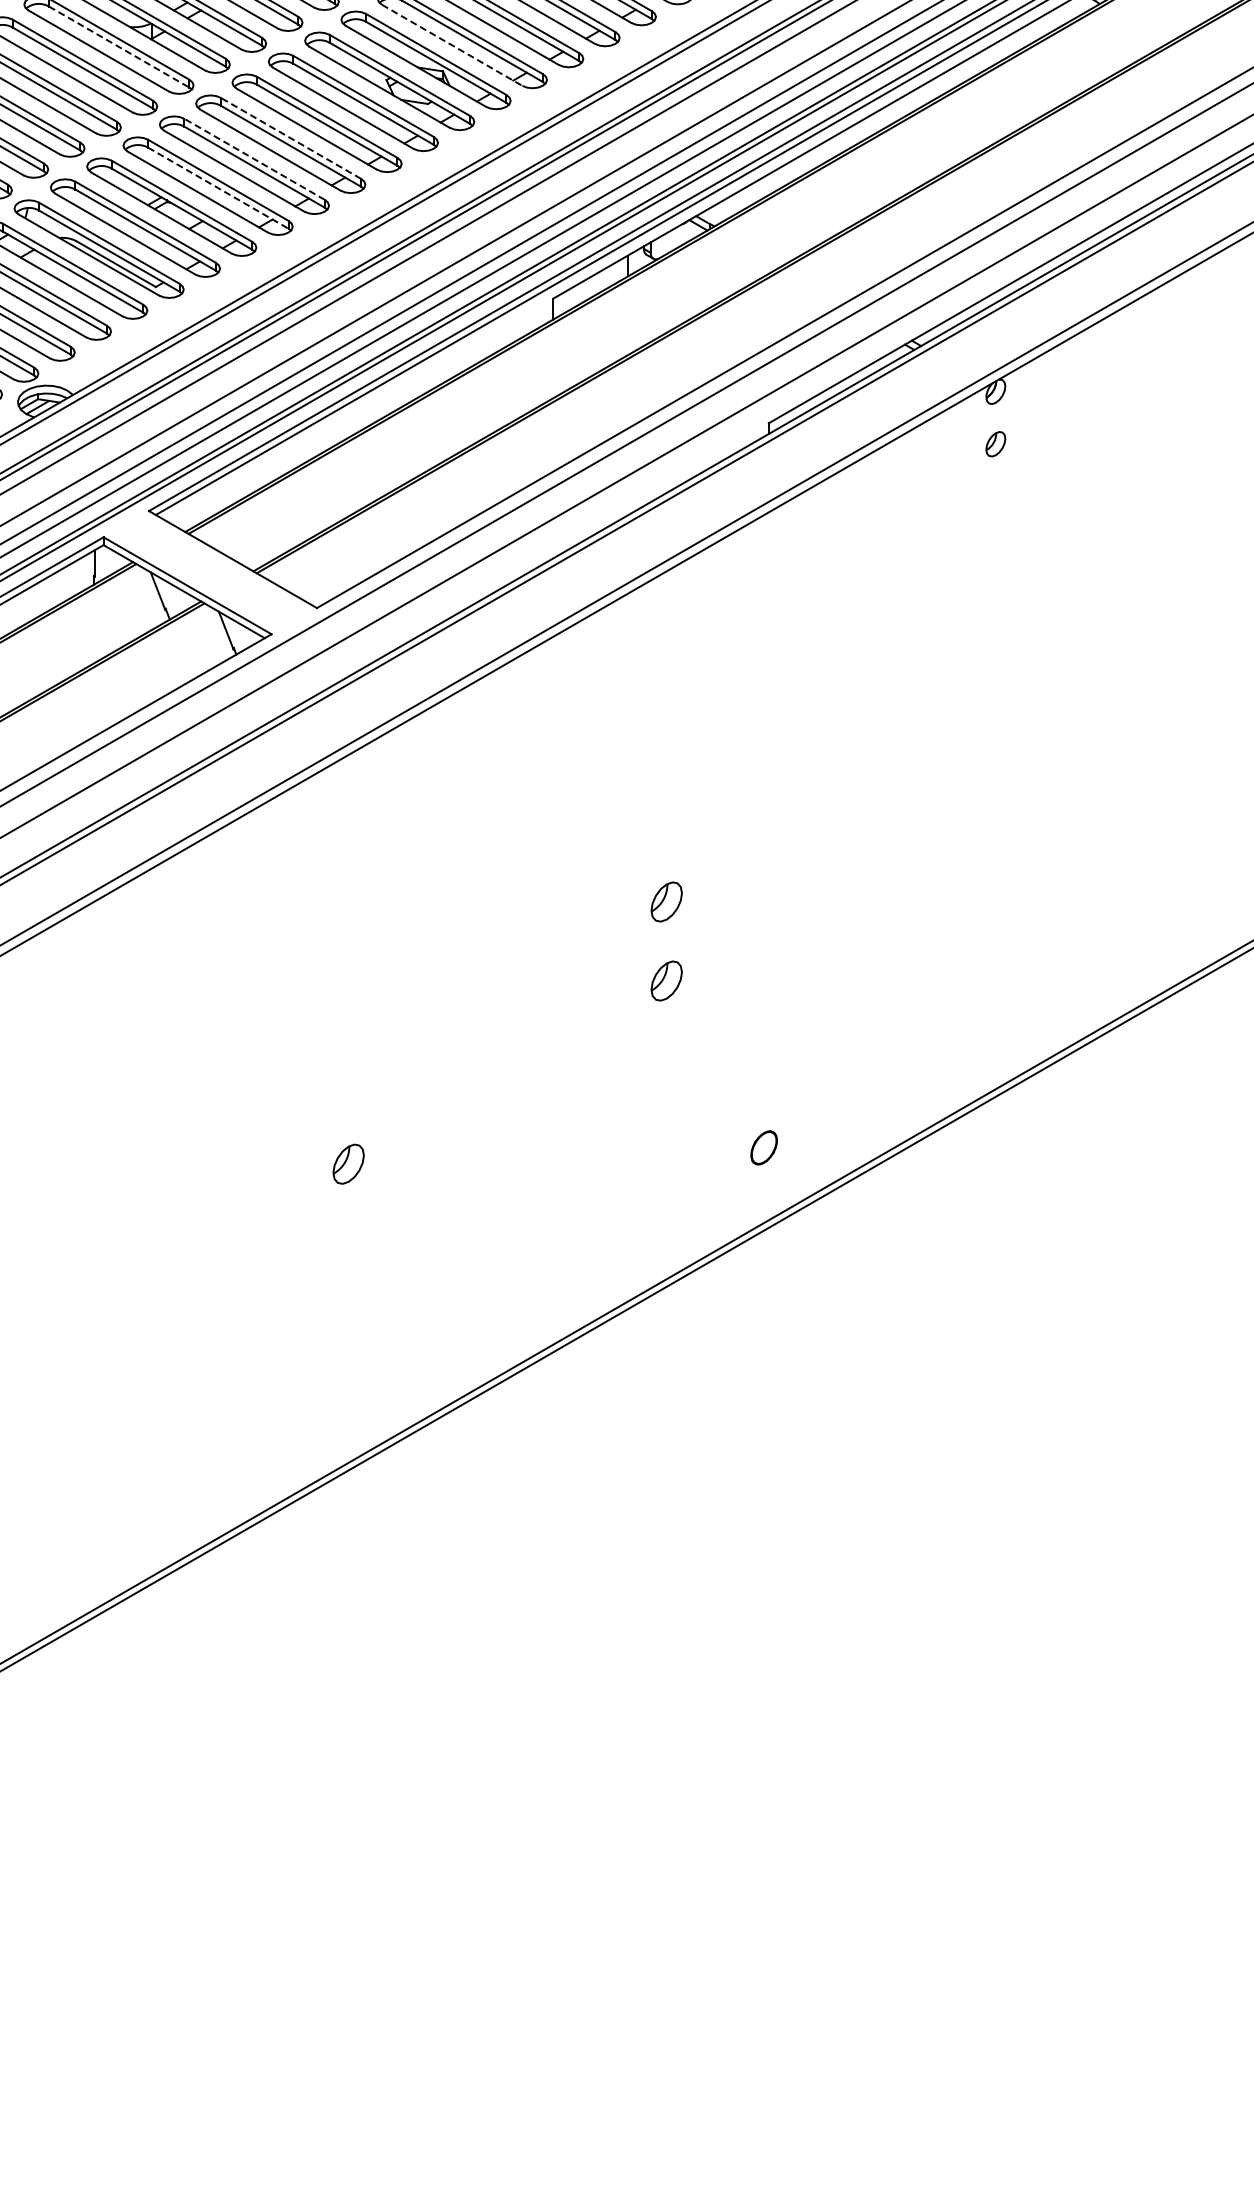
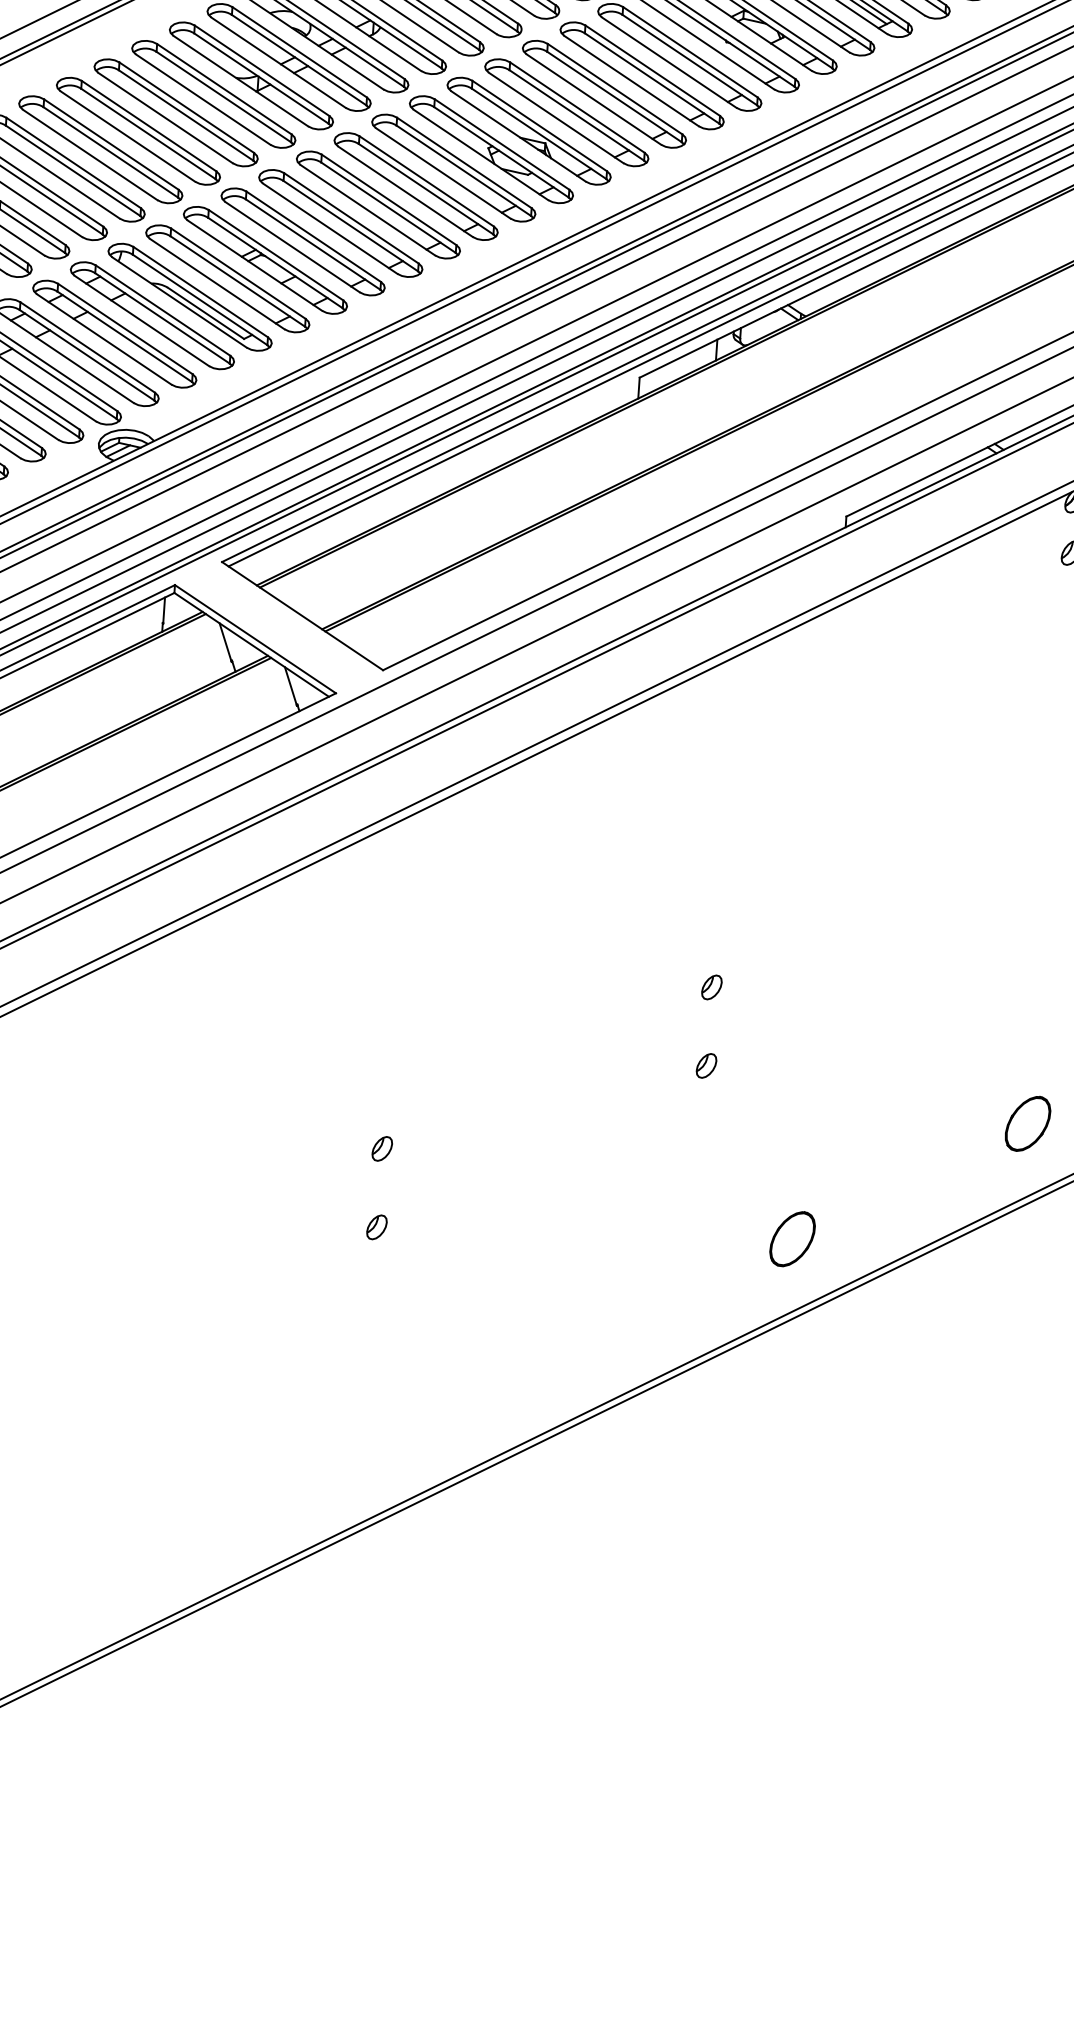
line: (452, 45) -> (556, 118), dashed -> solid
line: (119, 47) -> (224, 97), dashed -> solid
line: (290, 138) -> (388, 199), dashed -> solid
line: (254, 159) -> (351, 218), dashed -> solid
line: (218, 188) -> (313, 244), dashed -> solid
part: (666, 902) -> (711, 987), size x0.62
part: (666, 980) -> (706, 1065), size x0.62
part: (990, 1016) -> (1027, 1123), added
part: (348, 1085) -> (382, 1148), added
part: (763, 1147) -> (791, 1238), size x1.67
part: (348, 1164) -> (376, 1227), size x0.62

